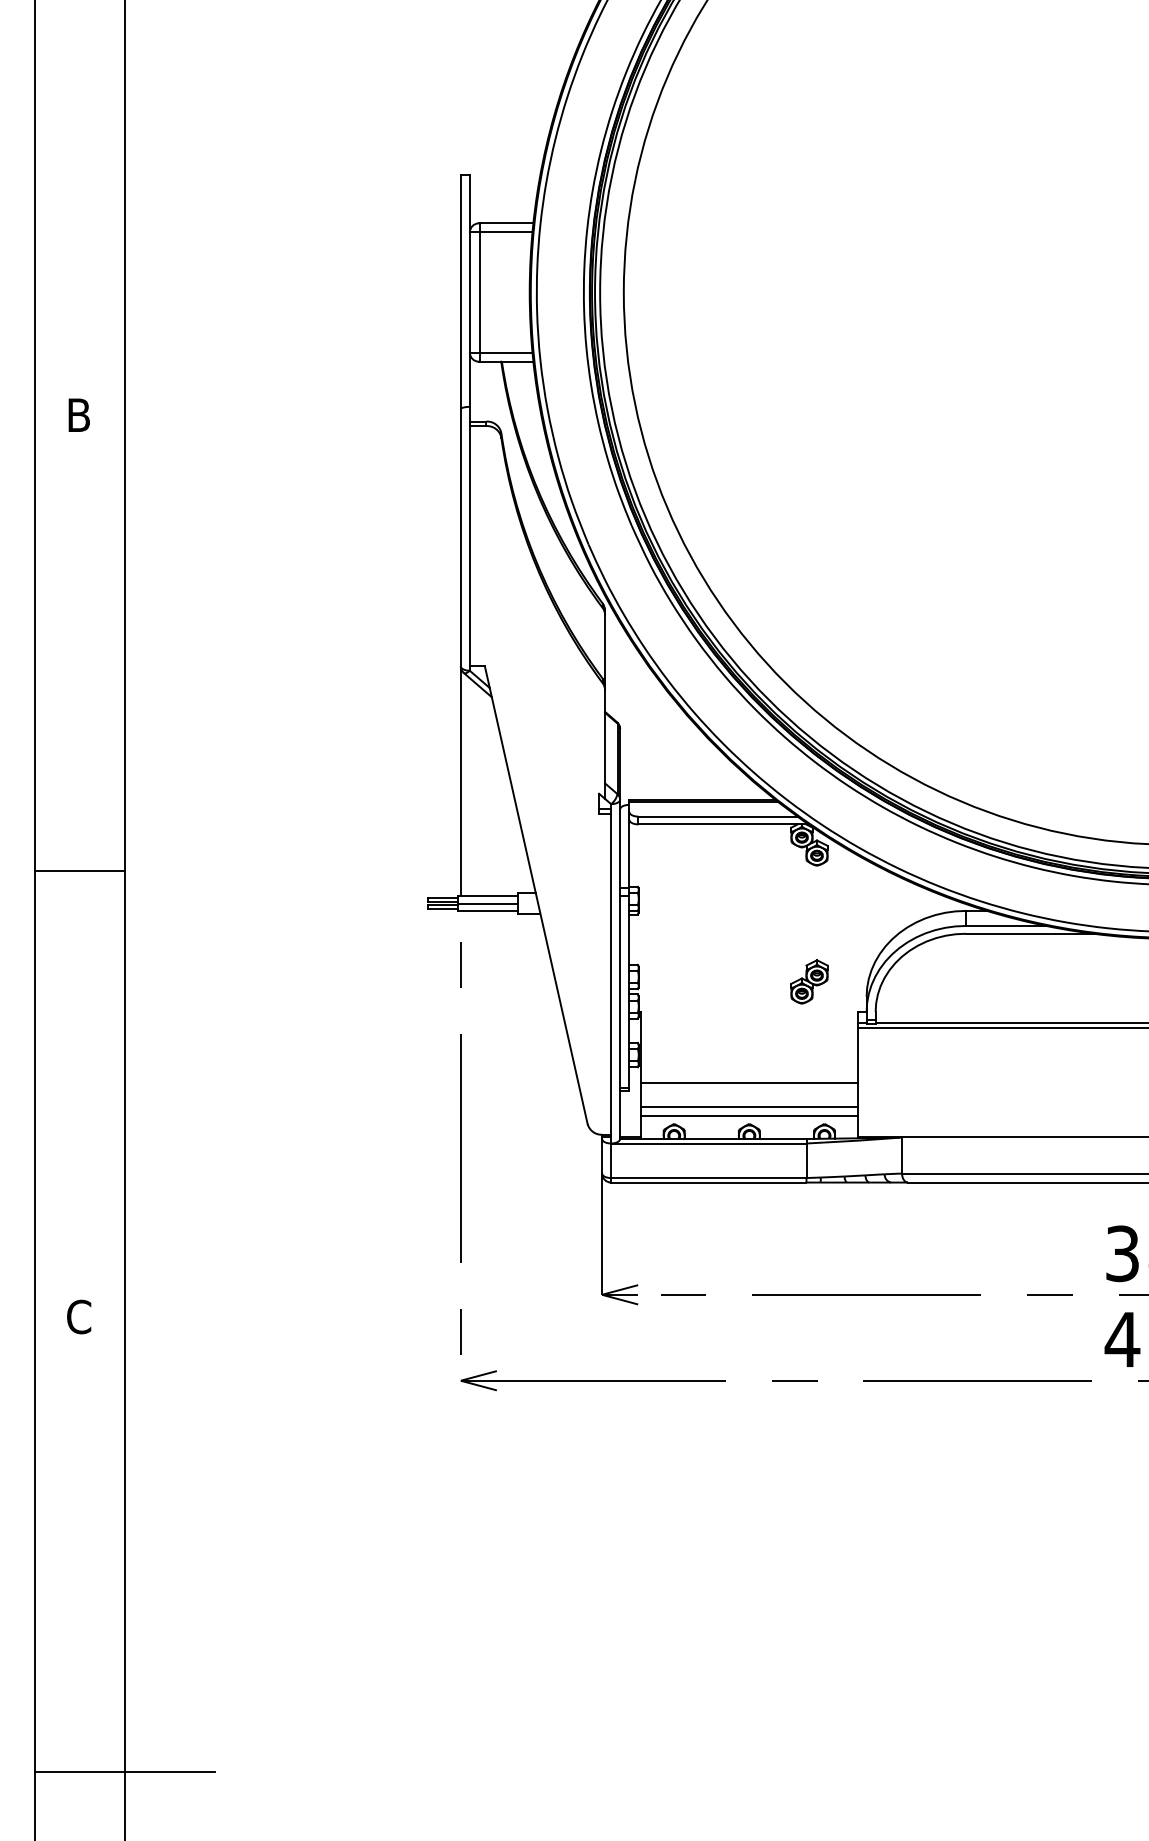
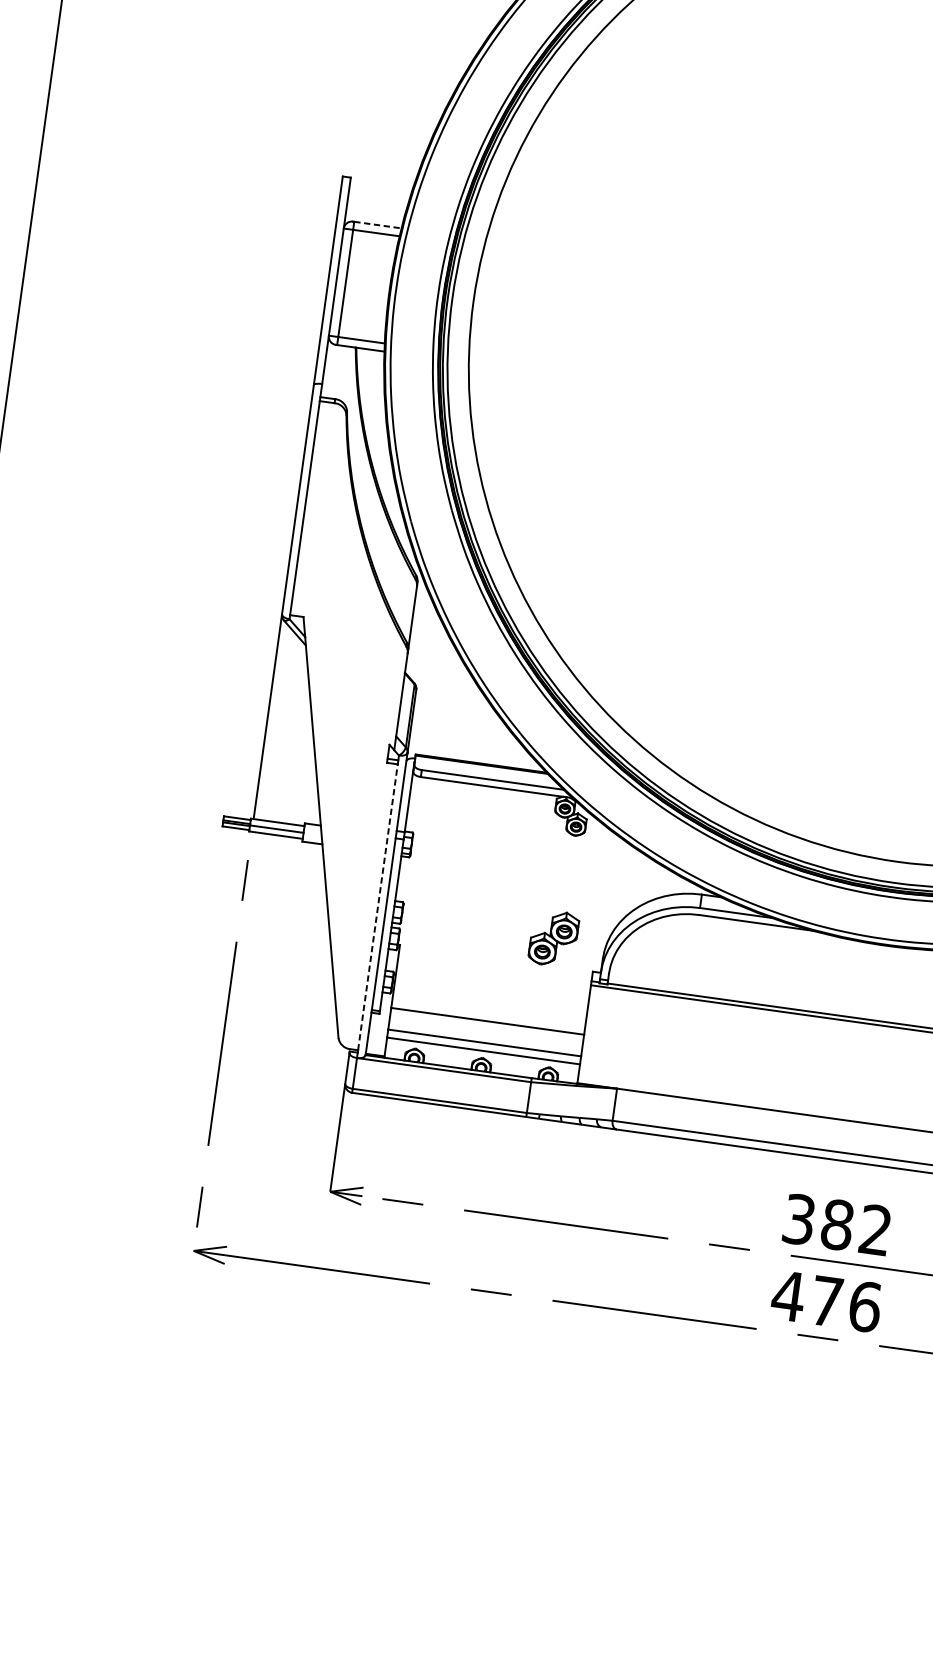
line: (506, 223) -> (377, 225), solid -> dashed
line: (611, 973) -> (378, 906), solid -> dashed
part: (809, 981) -> (553, 938), size x1.4

